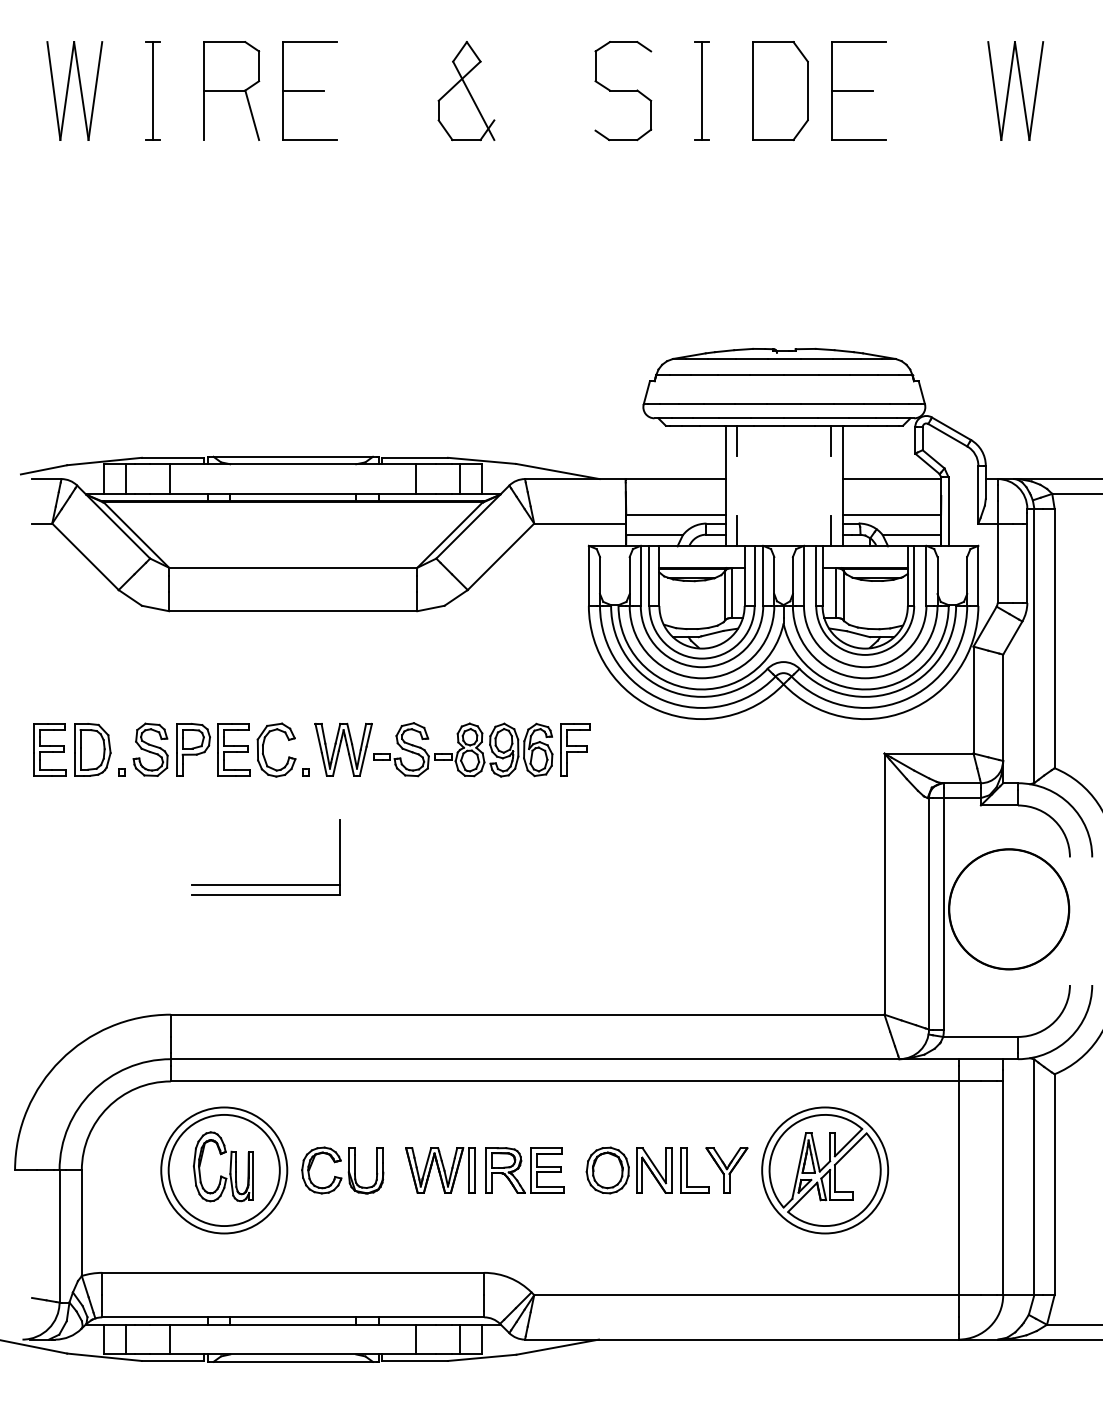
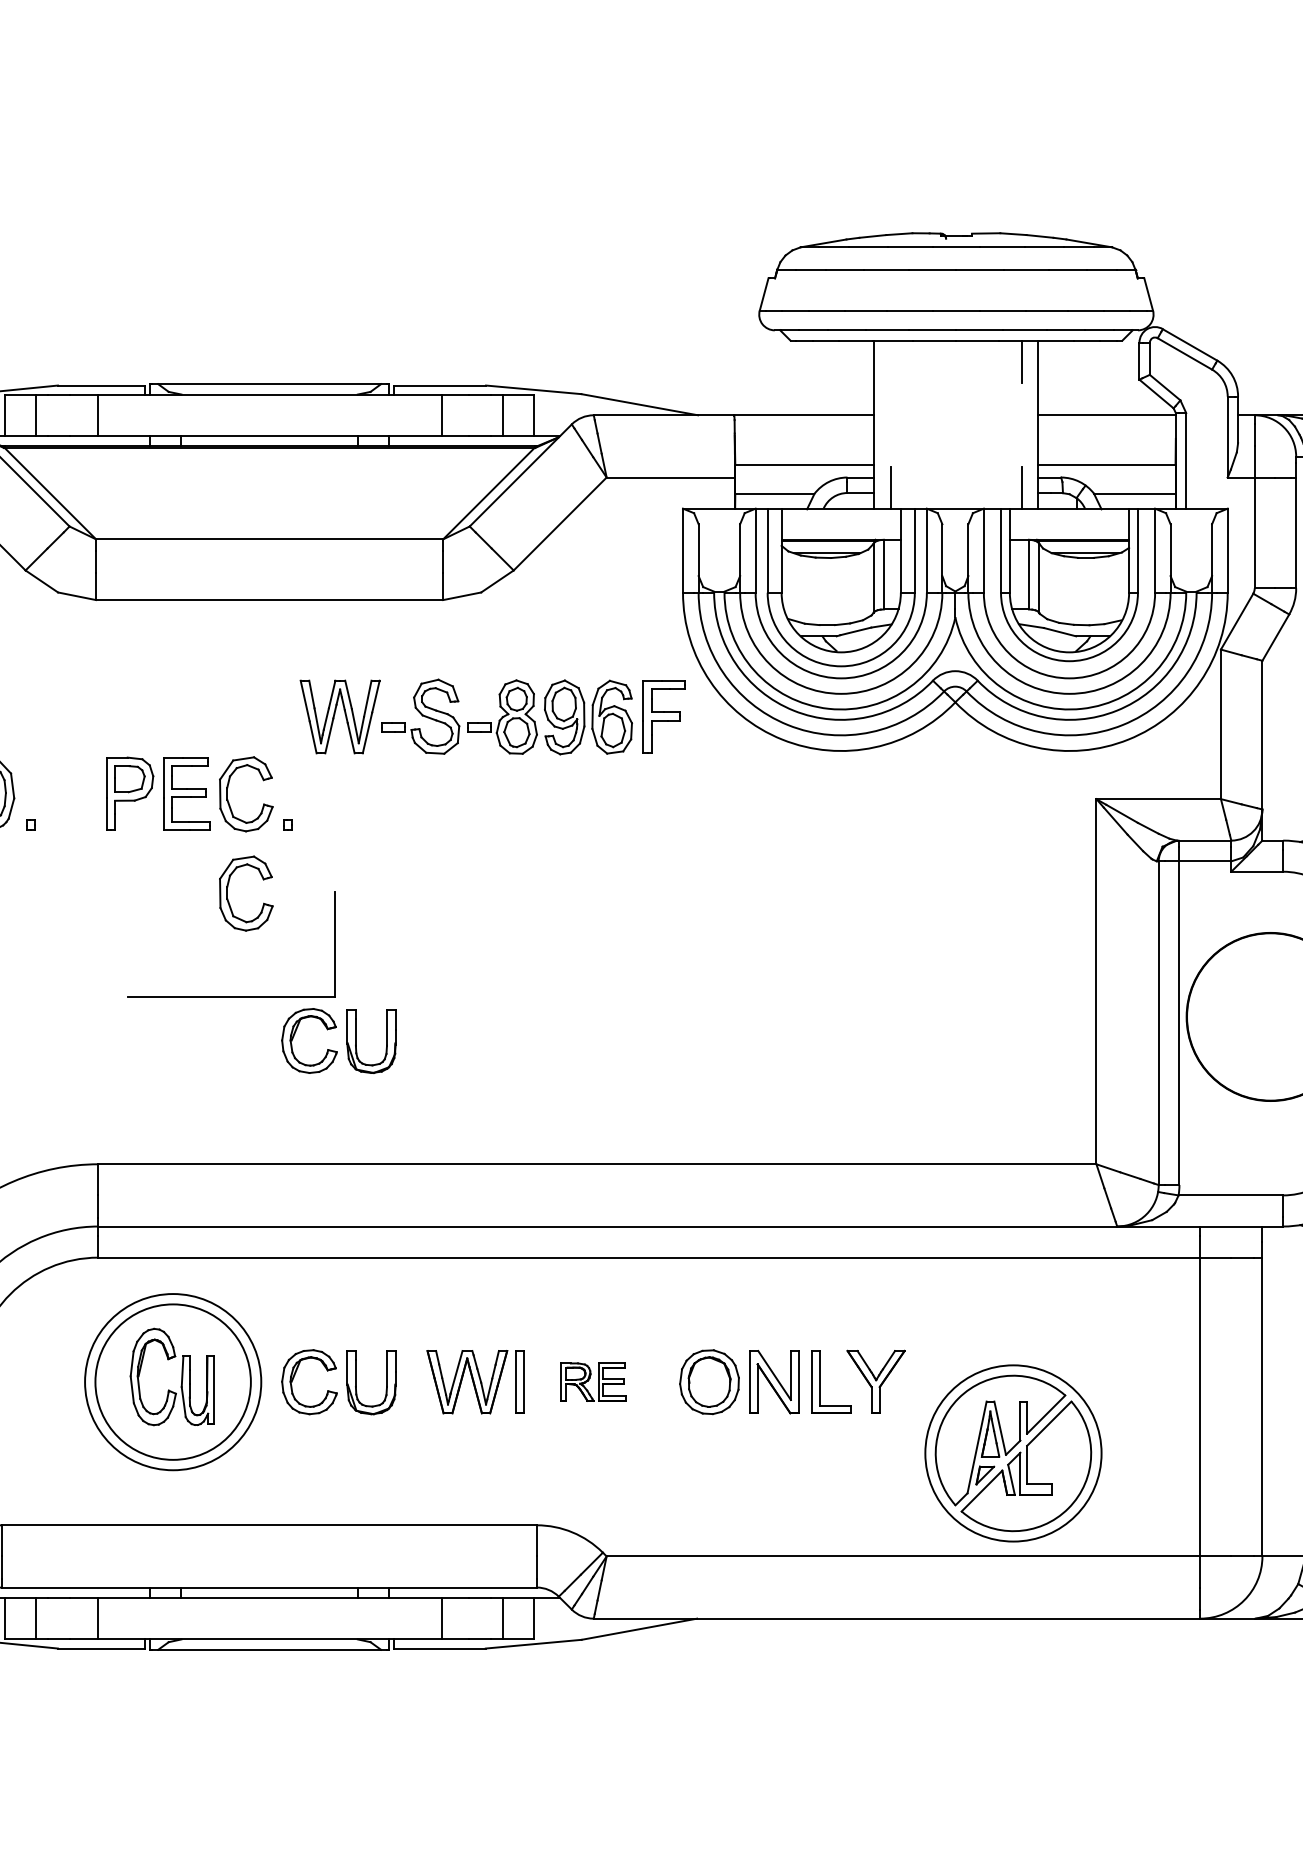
line: (737, 440) -> (890, 361), removed
part: (150, 749) -> (70, 793), removed
part: (452, 749) -> (492, 716), moved
part: (264, 815) -> (229, 885), added
line: (265, 885) -> (230, 983), removed
part: (342, 926) -> (338, 1040), added
part: (524, 1170) -> (593, 1382), size x0.6
part: (825, 1170) -> (1013, 1453), moved

